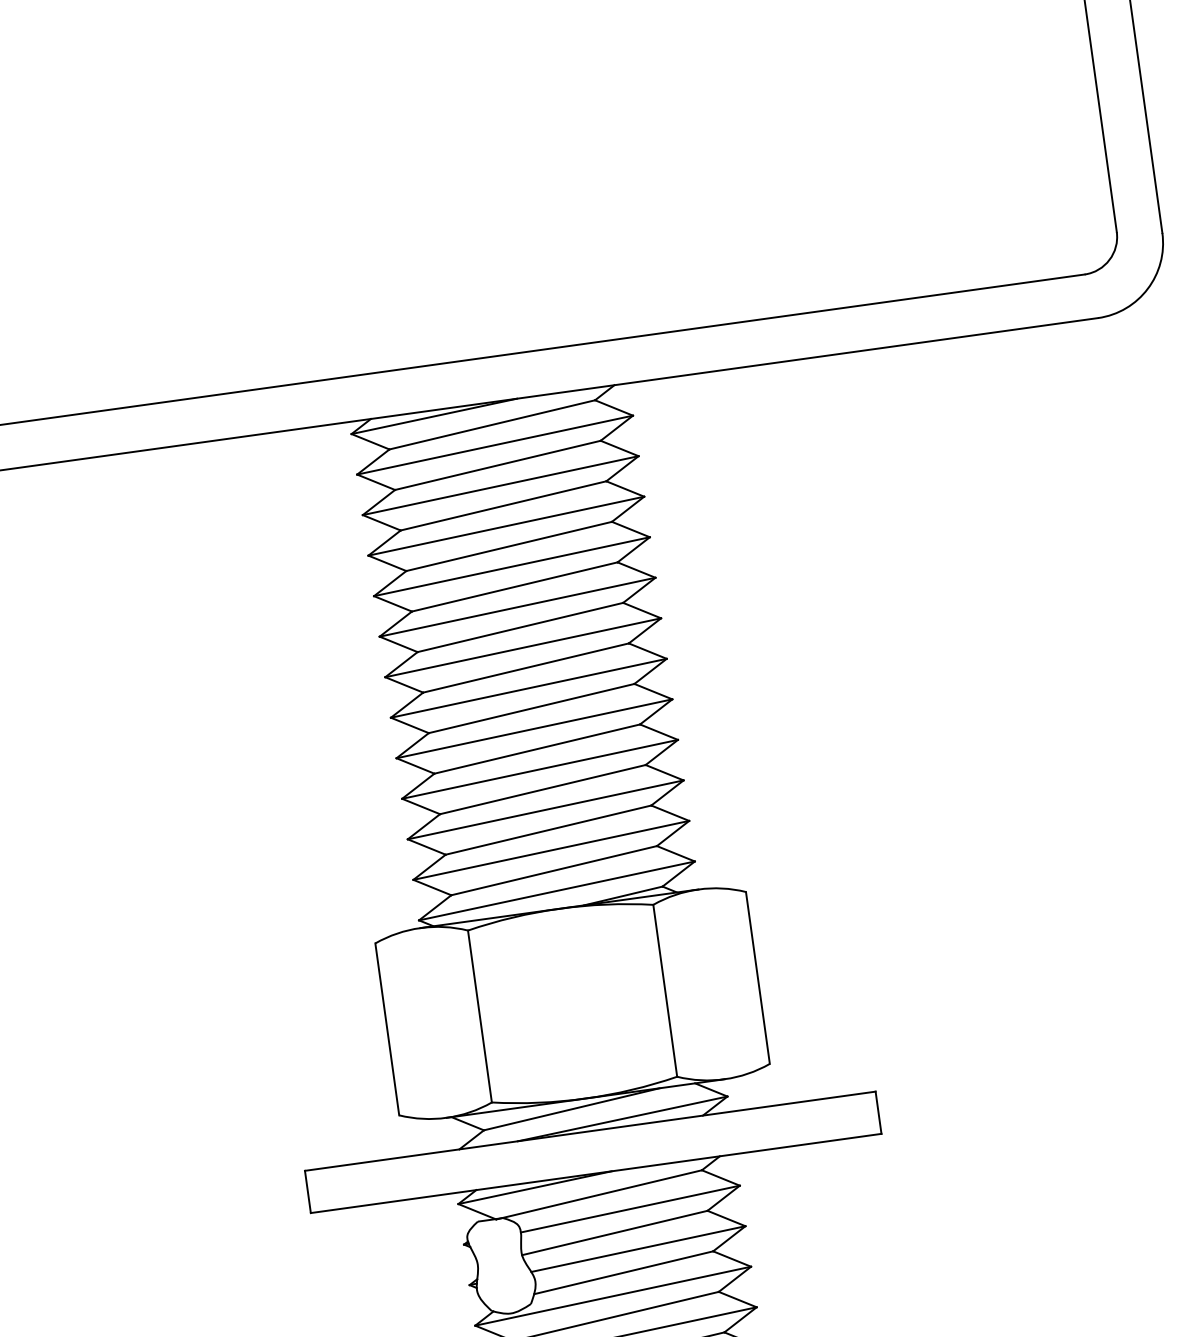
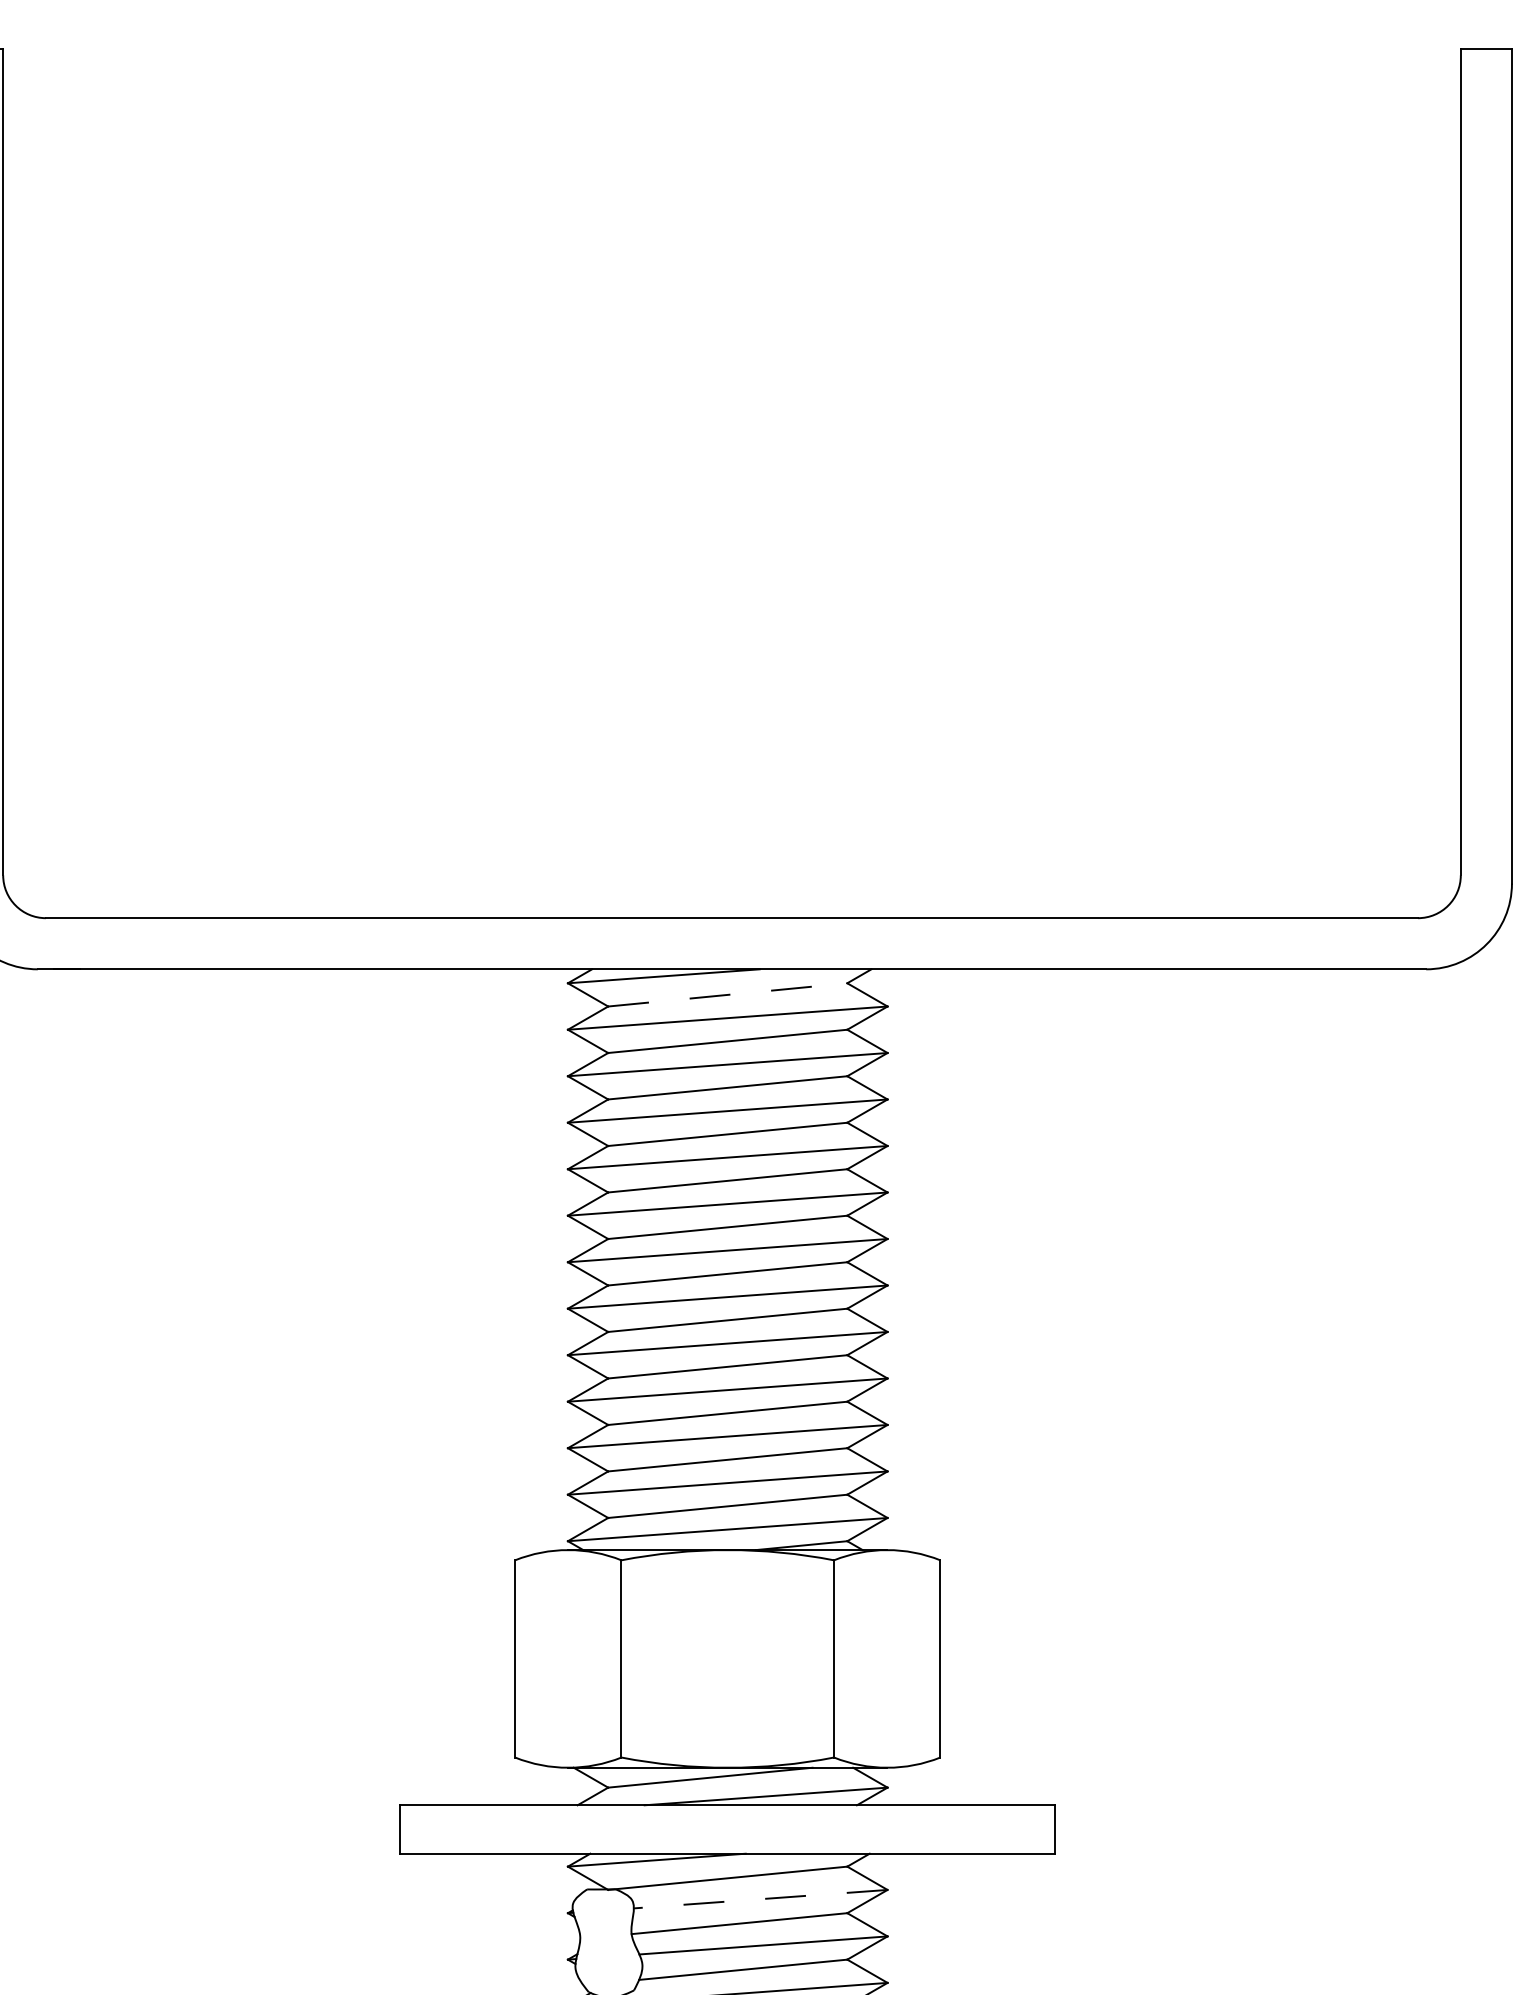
line: (492, 424) -> (728, 994), solid -> dashed
line: (630, 1209) -> (760, 1899), solid -> dashed

